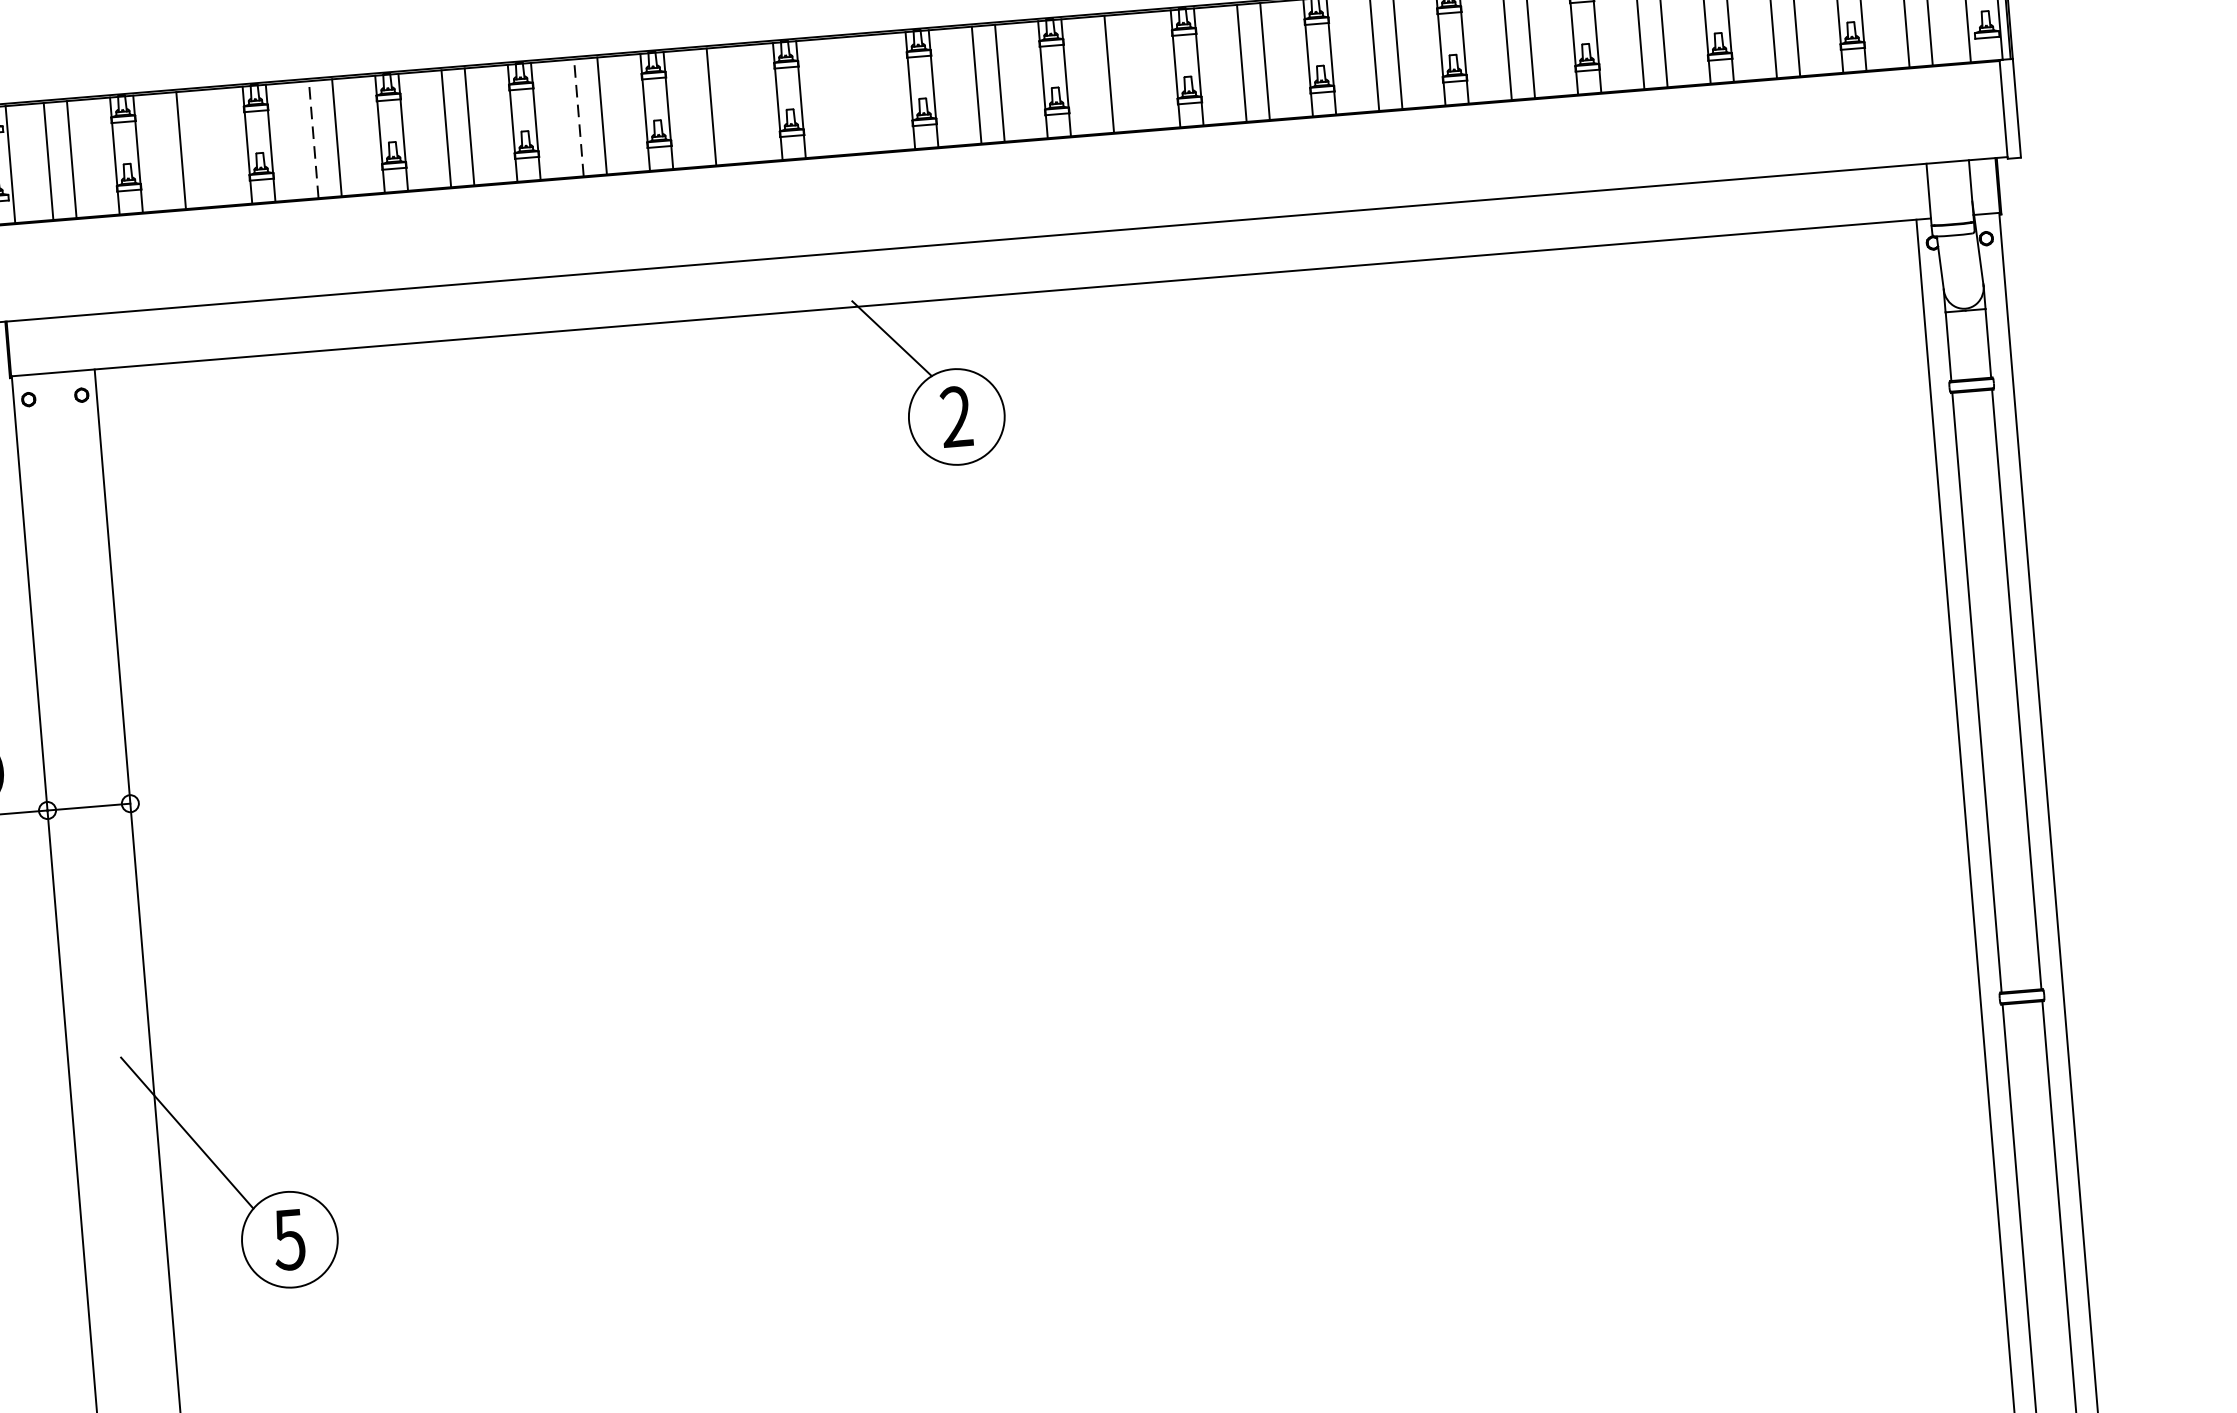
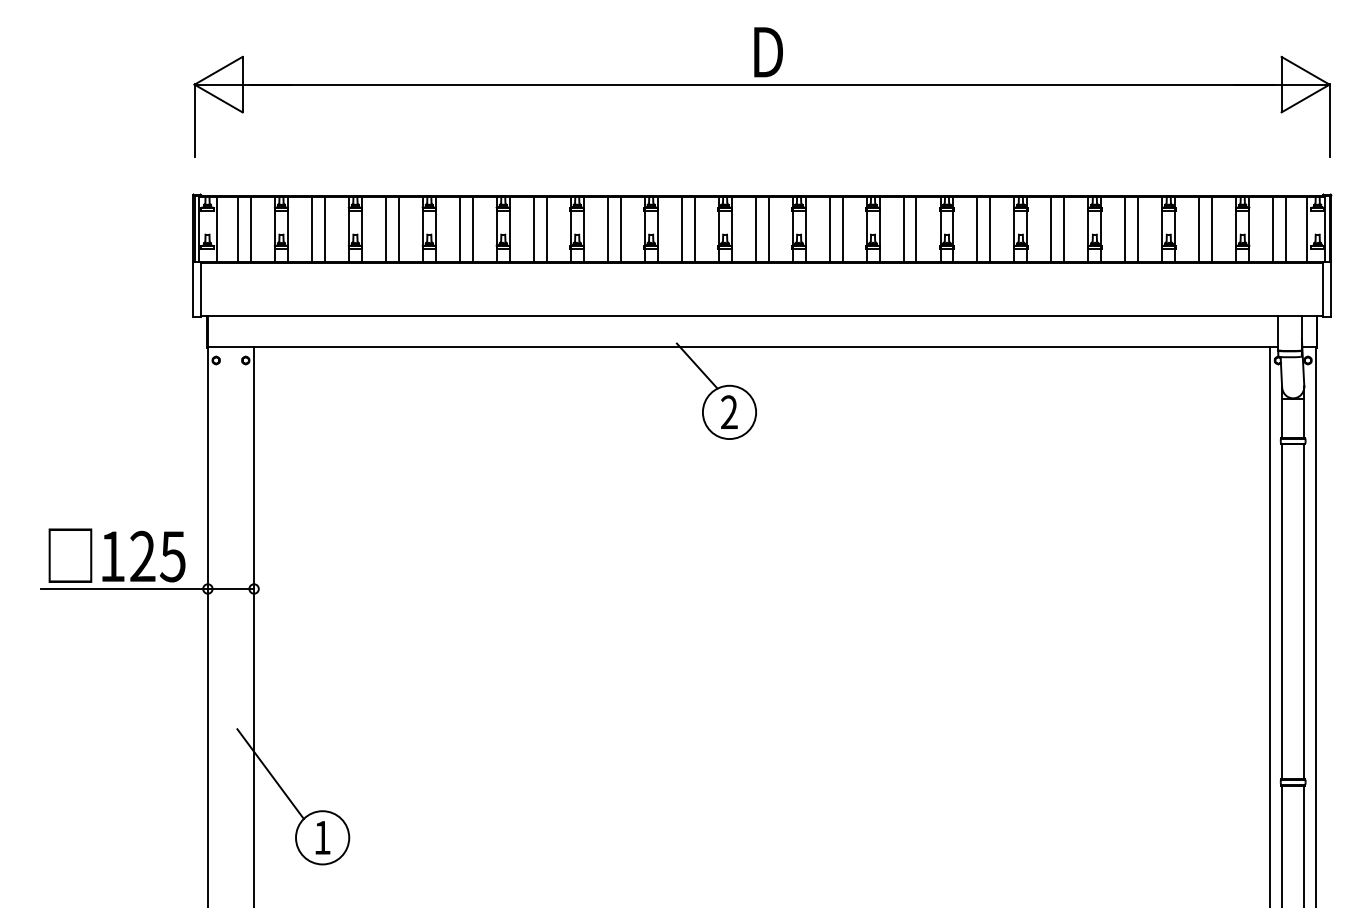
line: (1132, 72) -> (842, 229), added
line: (867, 94) -> (694, 229), added
line: (843, 96) -> (681, 229), added
line: (734, 105) -> (620, 229), added
line: (578, 117) -> (533, 229), dashed -> solid
line: (312, 139) -> (385, 229), dashed -> solid
line: (203, 148) -> (324, 229), added
text: (287, 1239) -> (321, 837), 5 -> 1

